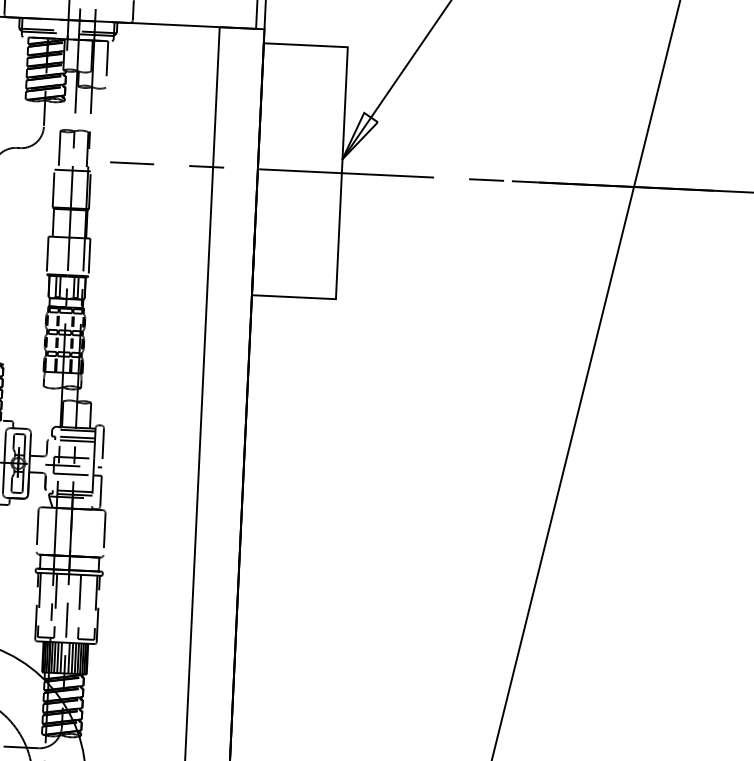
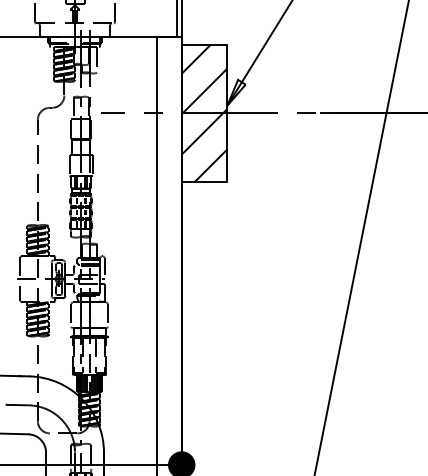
hatch: (299, 169) -> (204, 112), added

